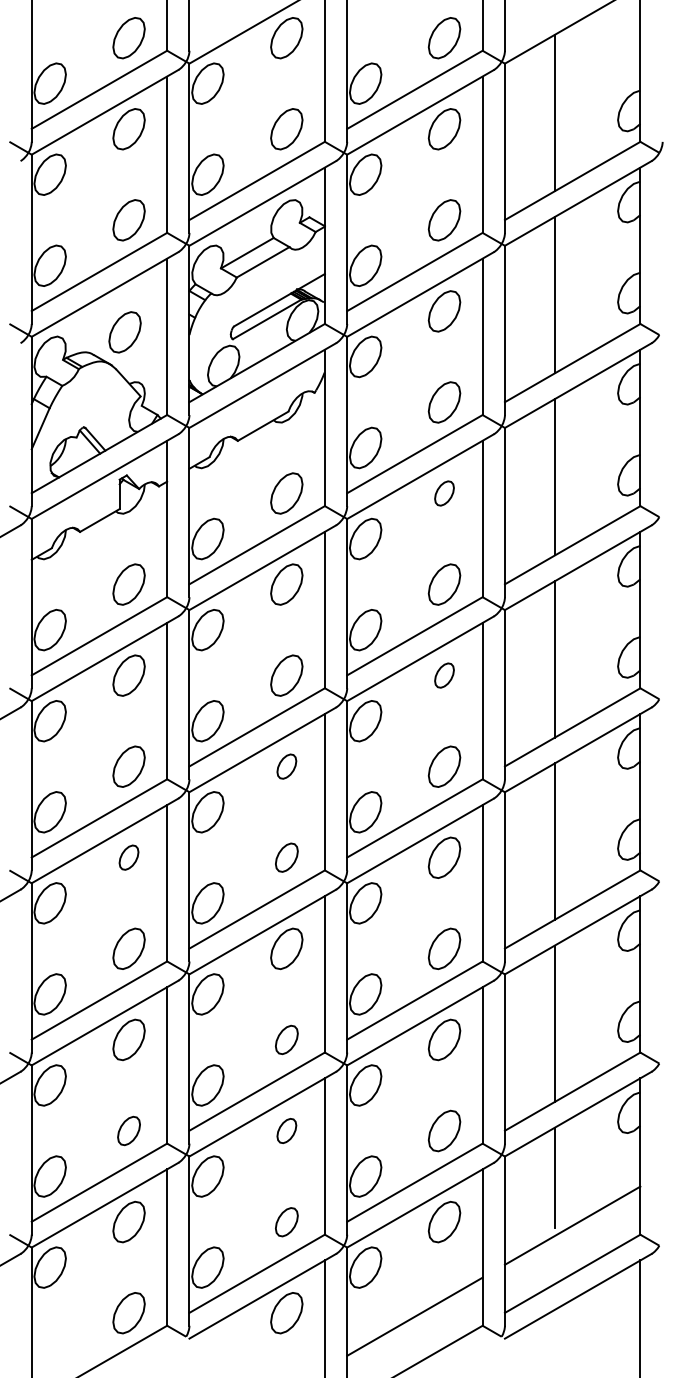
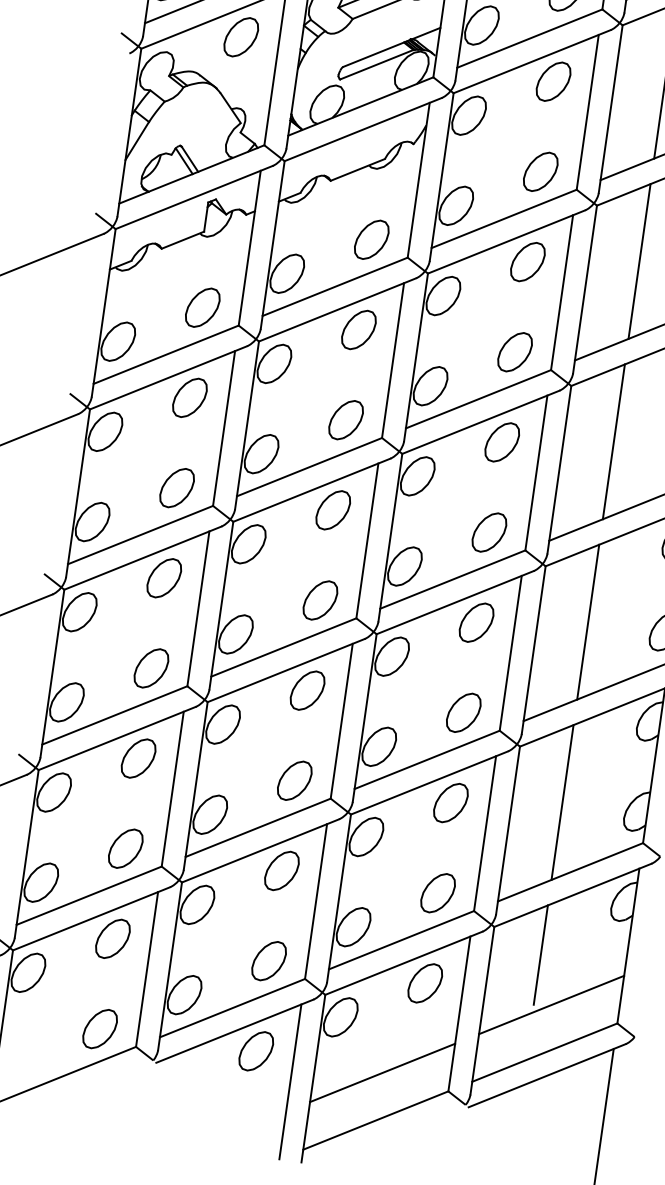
part: (124, 332) -> (240, 37), moved
part: (444, 493) -> (527, 262), size x1.67
part: (444, 675) -> (502, 442), size x1.67
part: (286, 766) -> (333, 510), size x1.67
part: (128, 857) -> (163, 577), size x1.67
part: (286, 857) -> (320, 600), size x1.43
part: (286, 1039) -> (294, 780), size x1.43
part: (128, 1130) -> (125, 848), size x1.43
part: (286, 1130) -> (281, 870), size x1.67
part: (286, 1222) -> (268, 961), size x1.43

